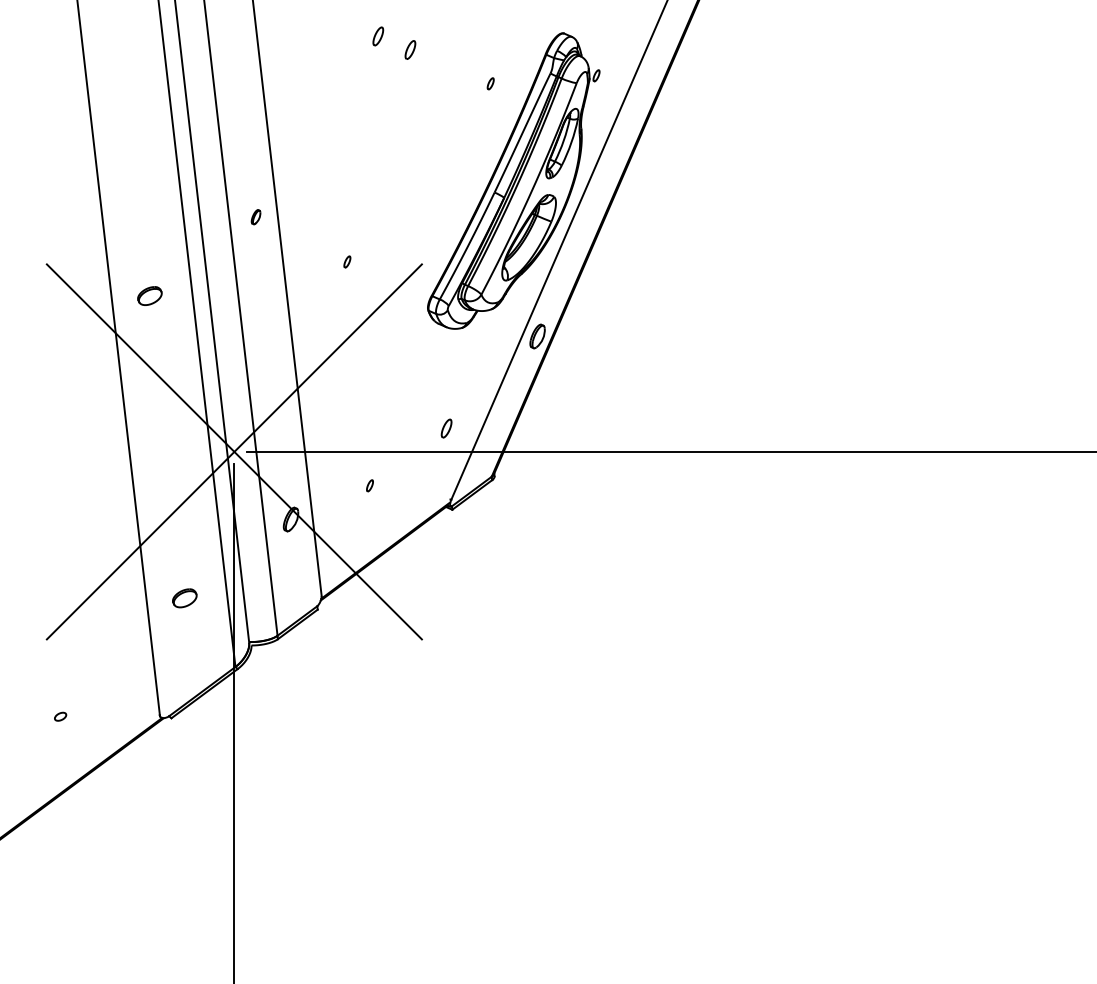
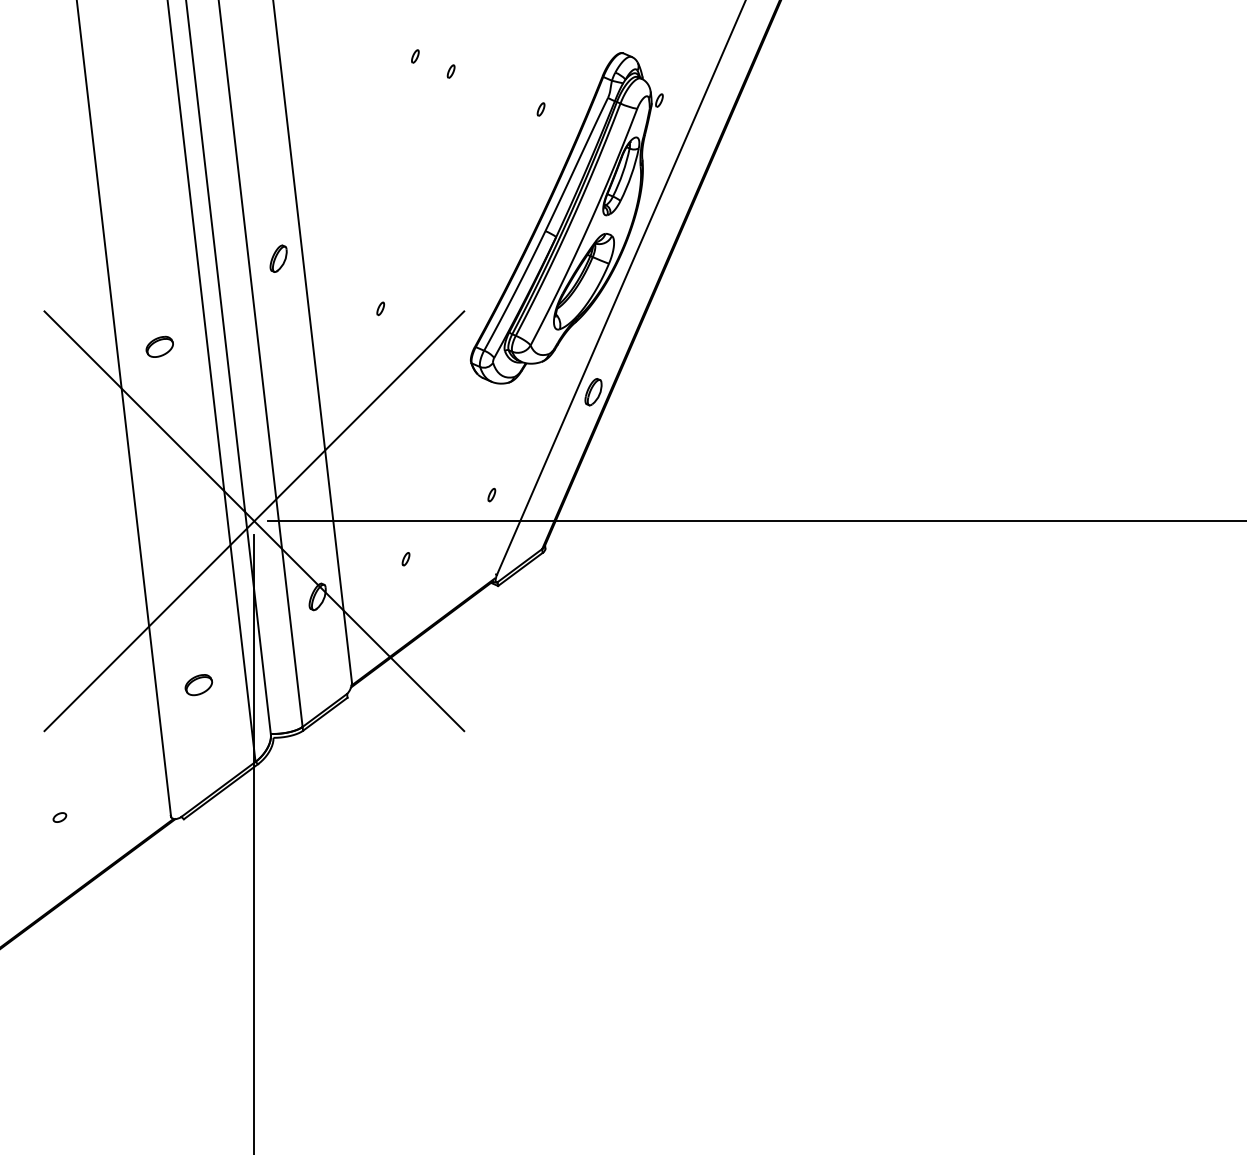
part: (378, 36) -> (415, 56), size x0.62
part: (409, 49) -> (450, 71), size x0.62
part: (255, 217) -> (278, 258), size x1.67
part: (446, 427) -> (491, 494), size x0.62

